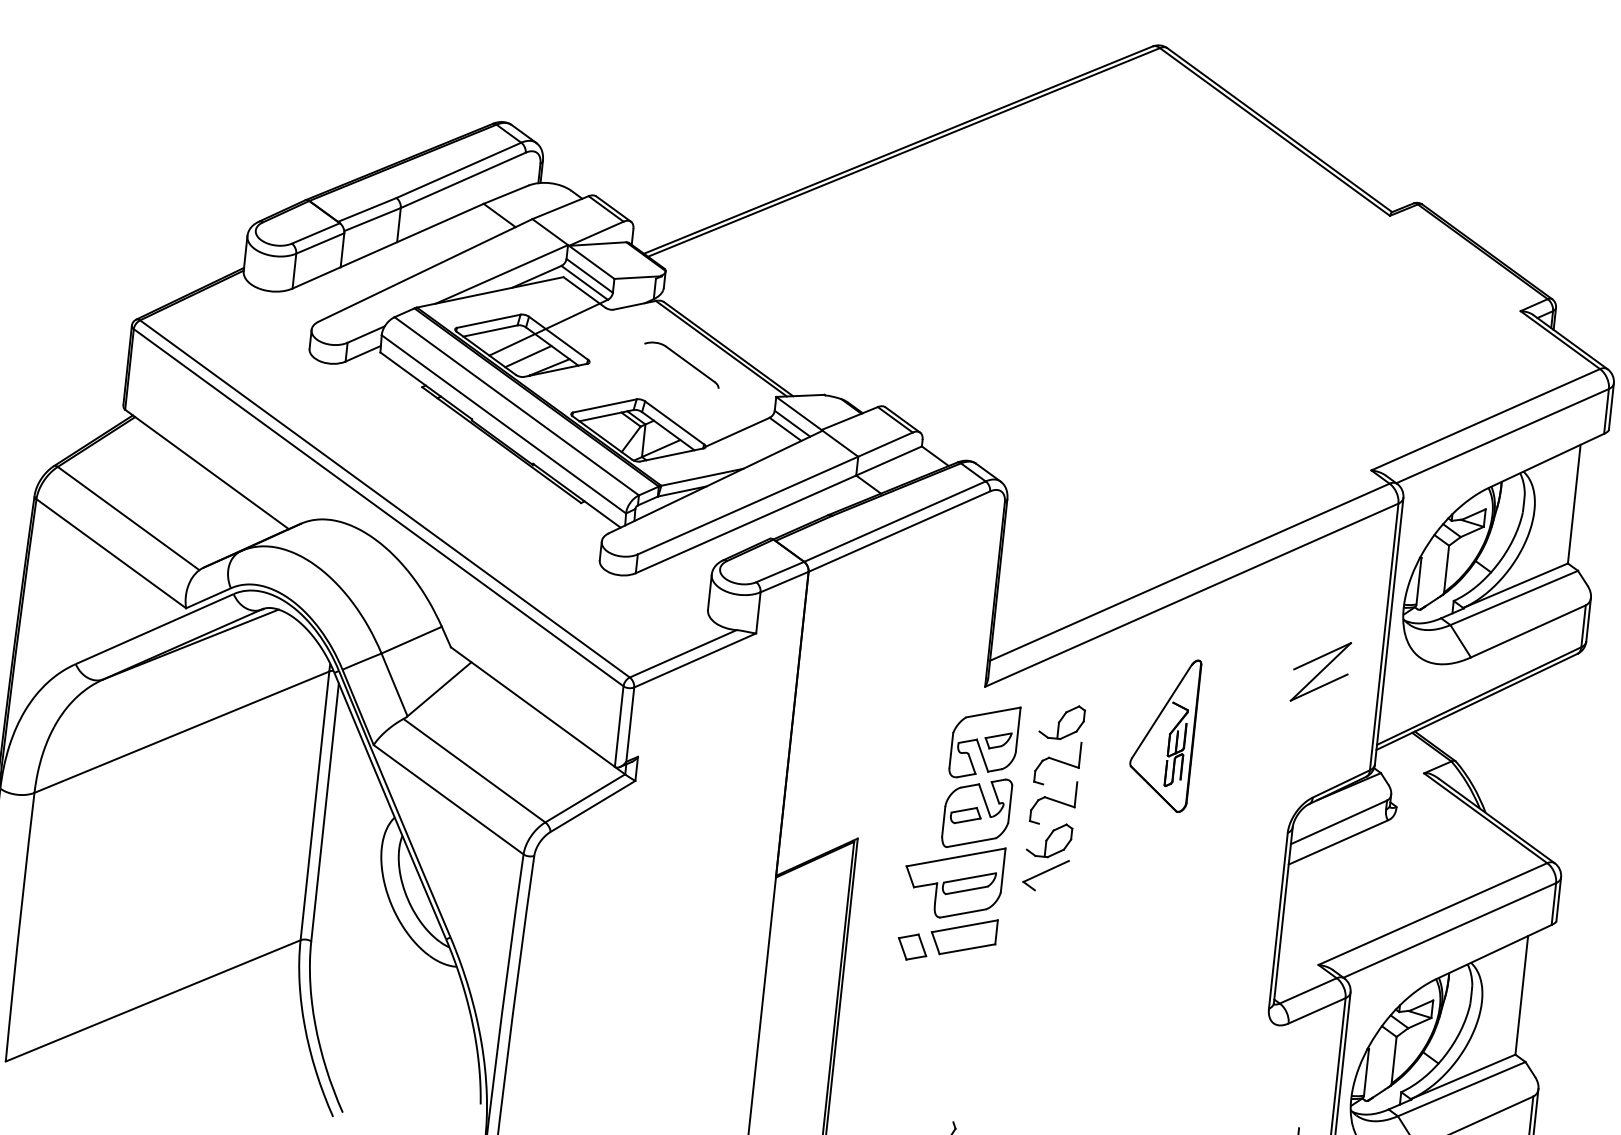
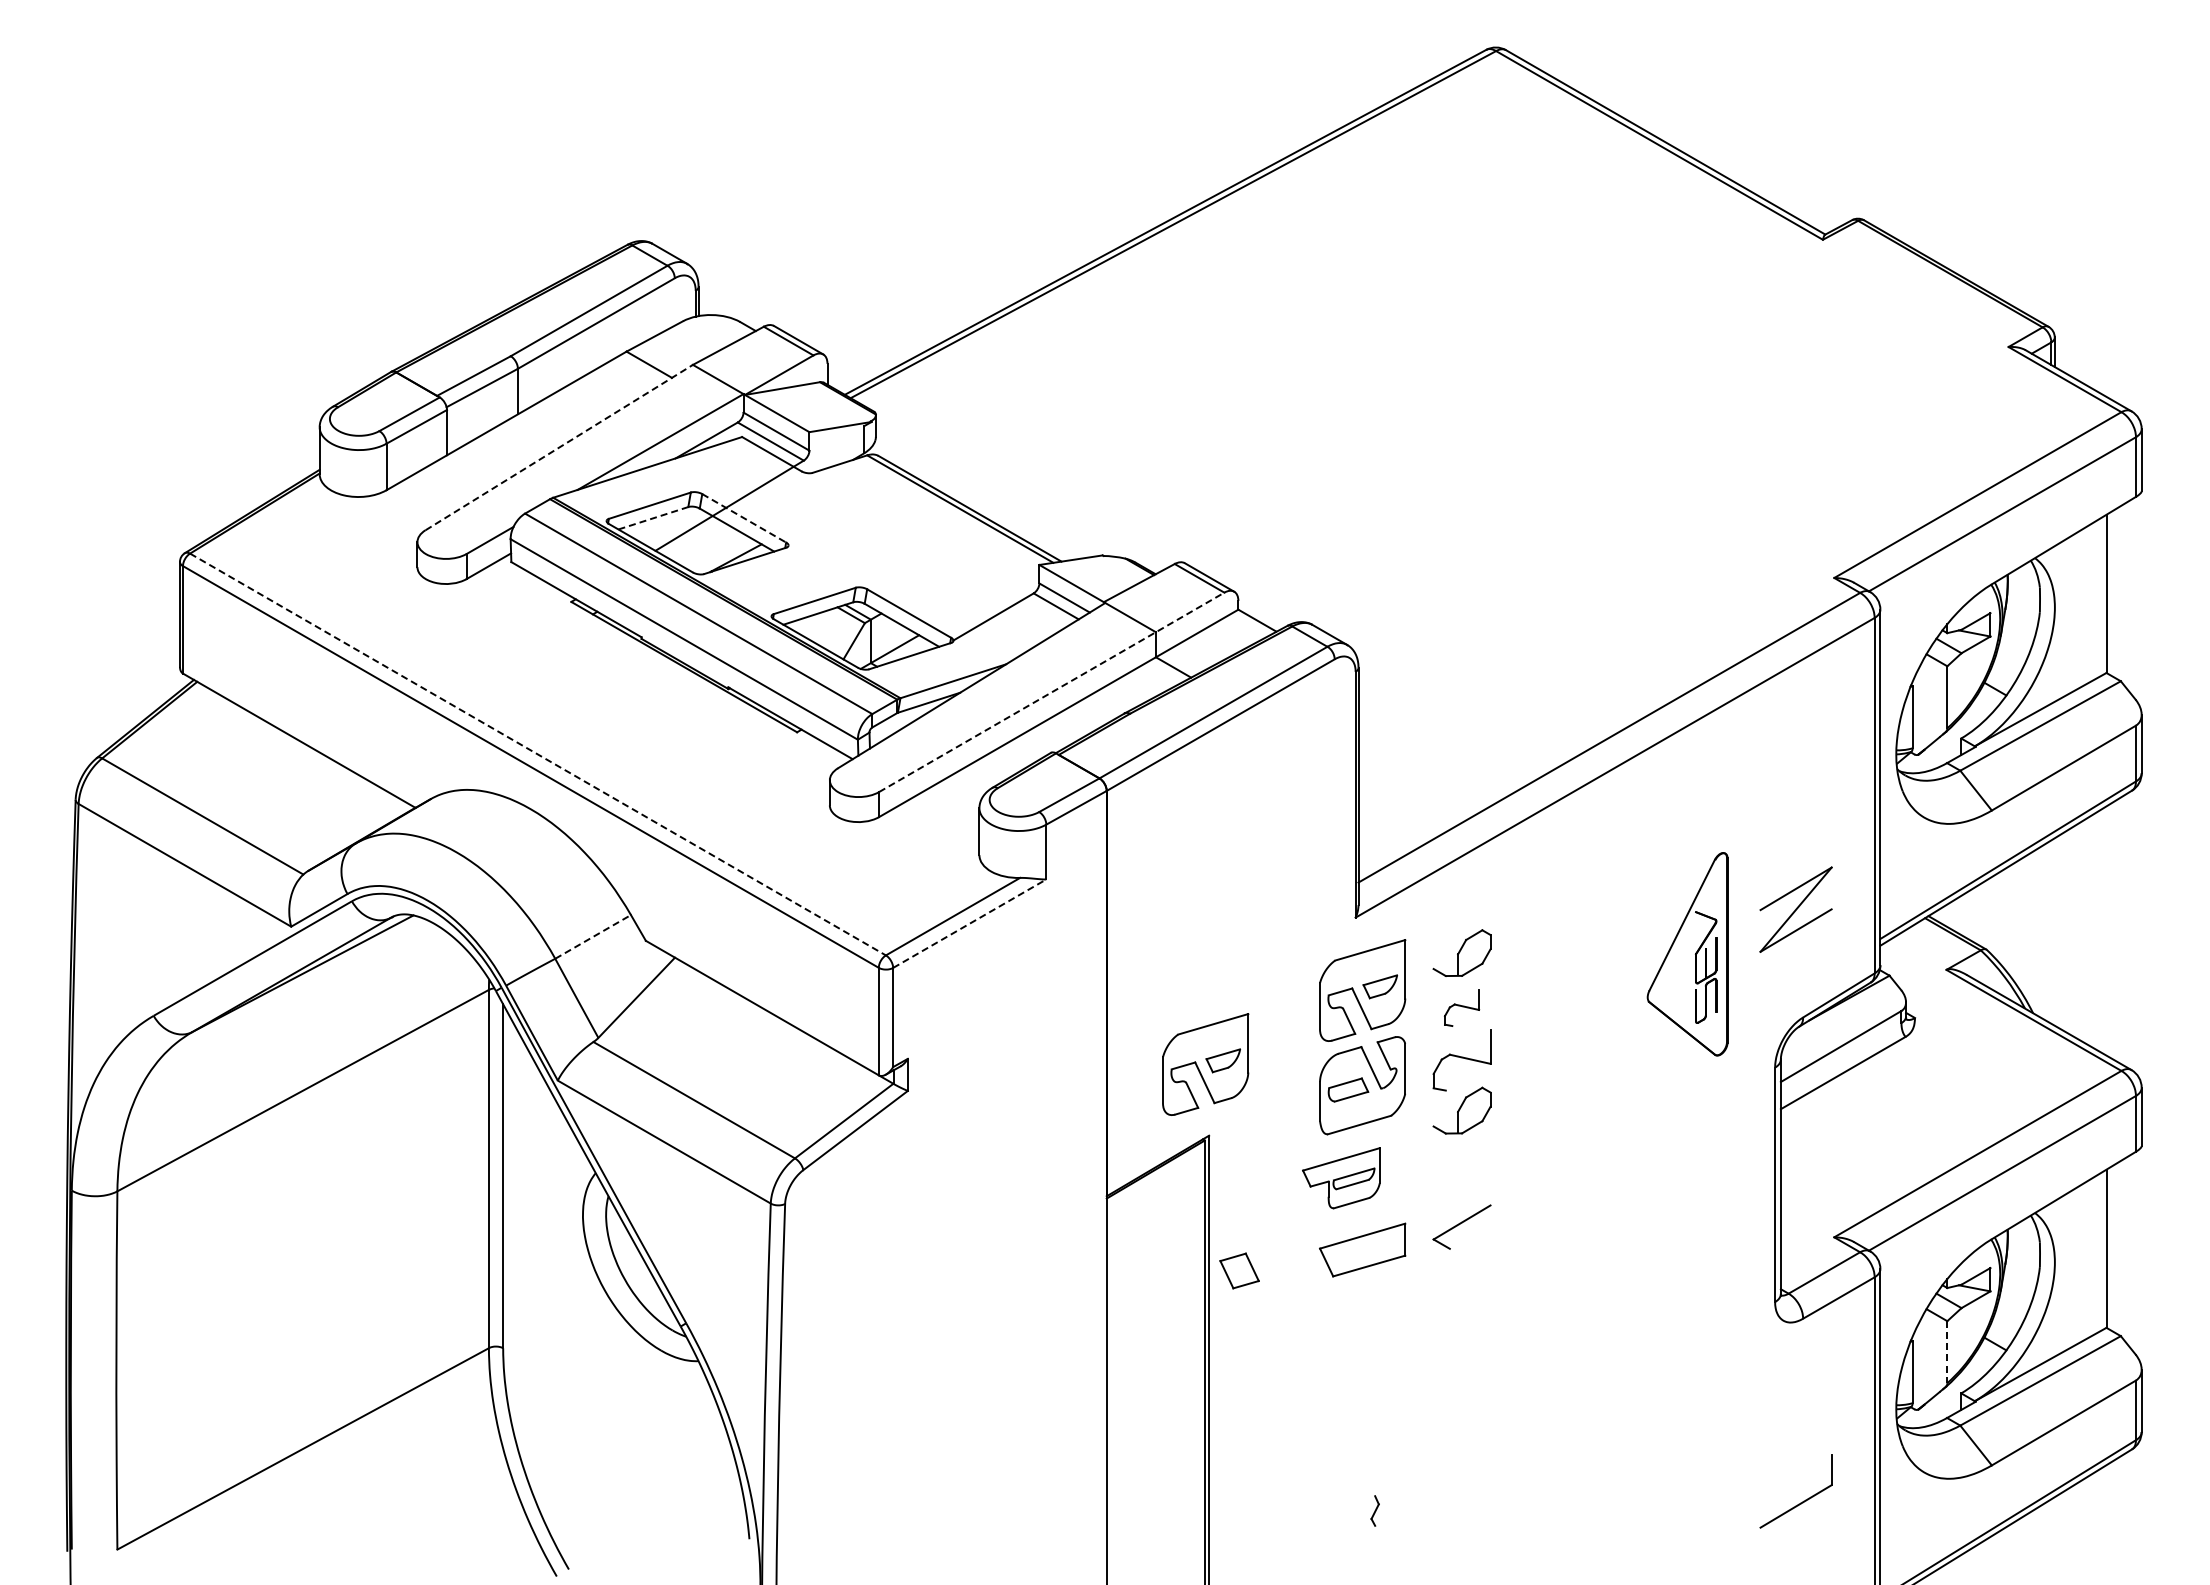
line: (425, 270) -> (559, 447), solid -> dashed
line: (490, 331) -> (653, 518), solid -> dashed
line: (558, 338) -> (744, 518), solid -> dashed
line: (528, 356) -> (706, 546), removed
part: (681, 364) -> (910, 535), removed
line: (775, 493) -> (1052, 692), solid -> dashed
line: (385, 498) -> (538, 754), solid -> dashed
line: (412, 639) -> (593, 936), solid -> dashed
line: (695, 660) -> (970, 923), solid -> dashed
part: (1320, 671) -> (1795, 909), moved
part: (1163, 733) -> (1687, 954), moved
part: (1057, 762) -> (1461, 1007), size x0.6
part: (860, 784) -> (1205, 1064), added
part: (1045, 874) -> (1461, 1226), moved
part: (953, 881) -> (1341, 1178), size x0.6
part: (912, 946) -> (1239, 1270), moved
line: (1394, 1060) -> (1947, 1352), solid -> dashed

